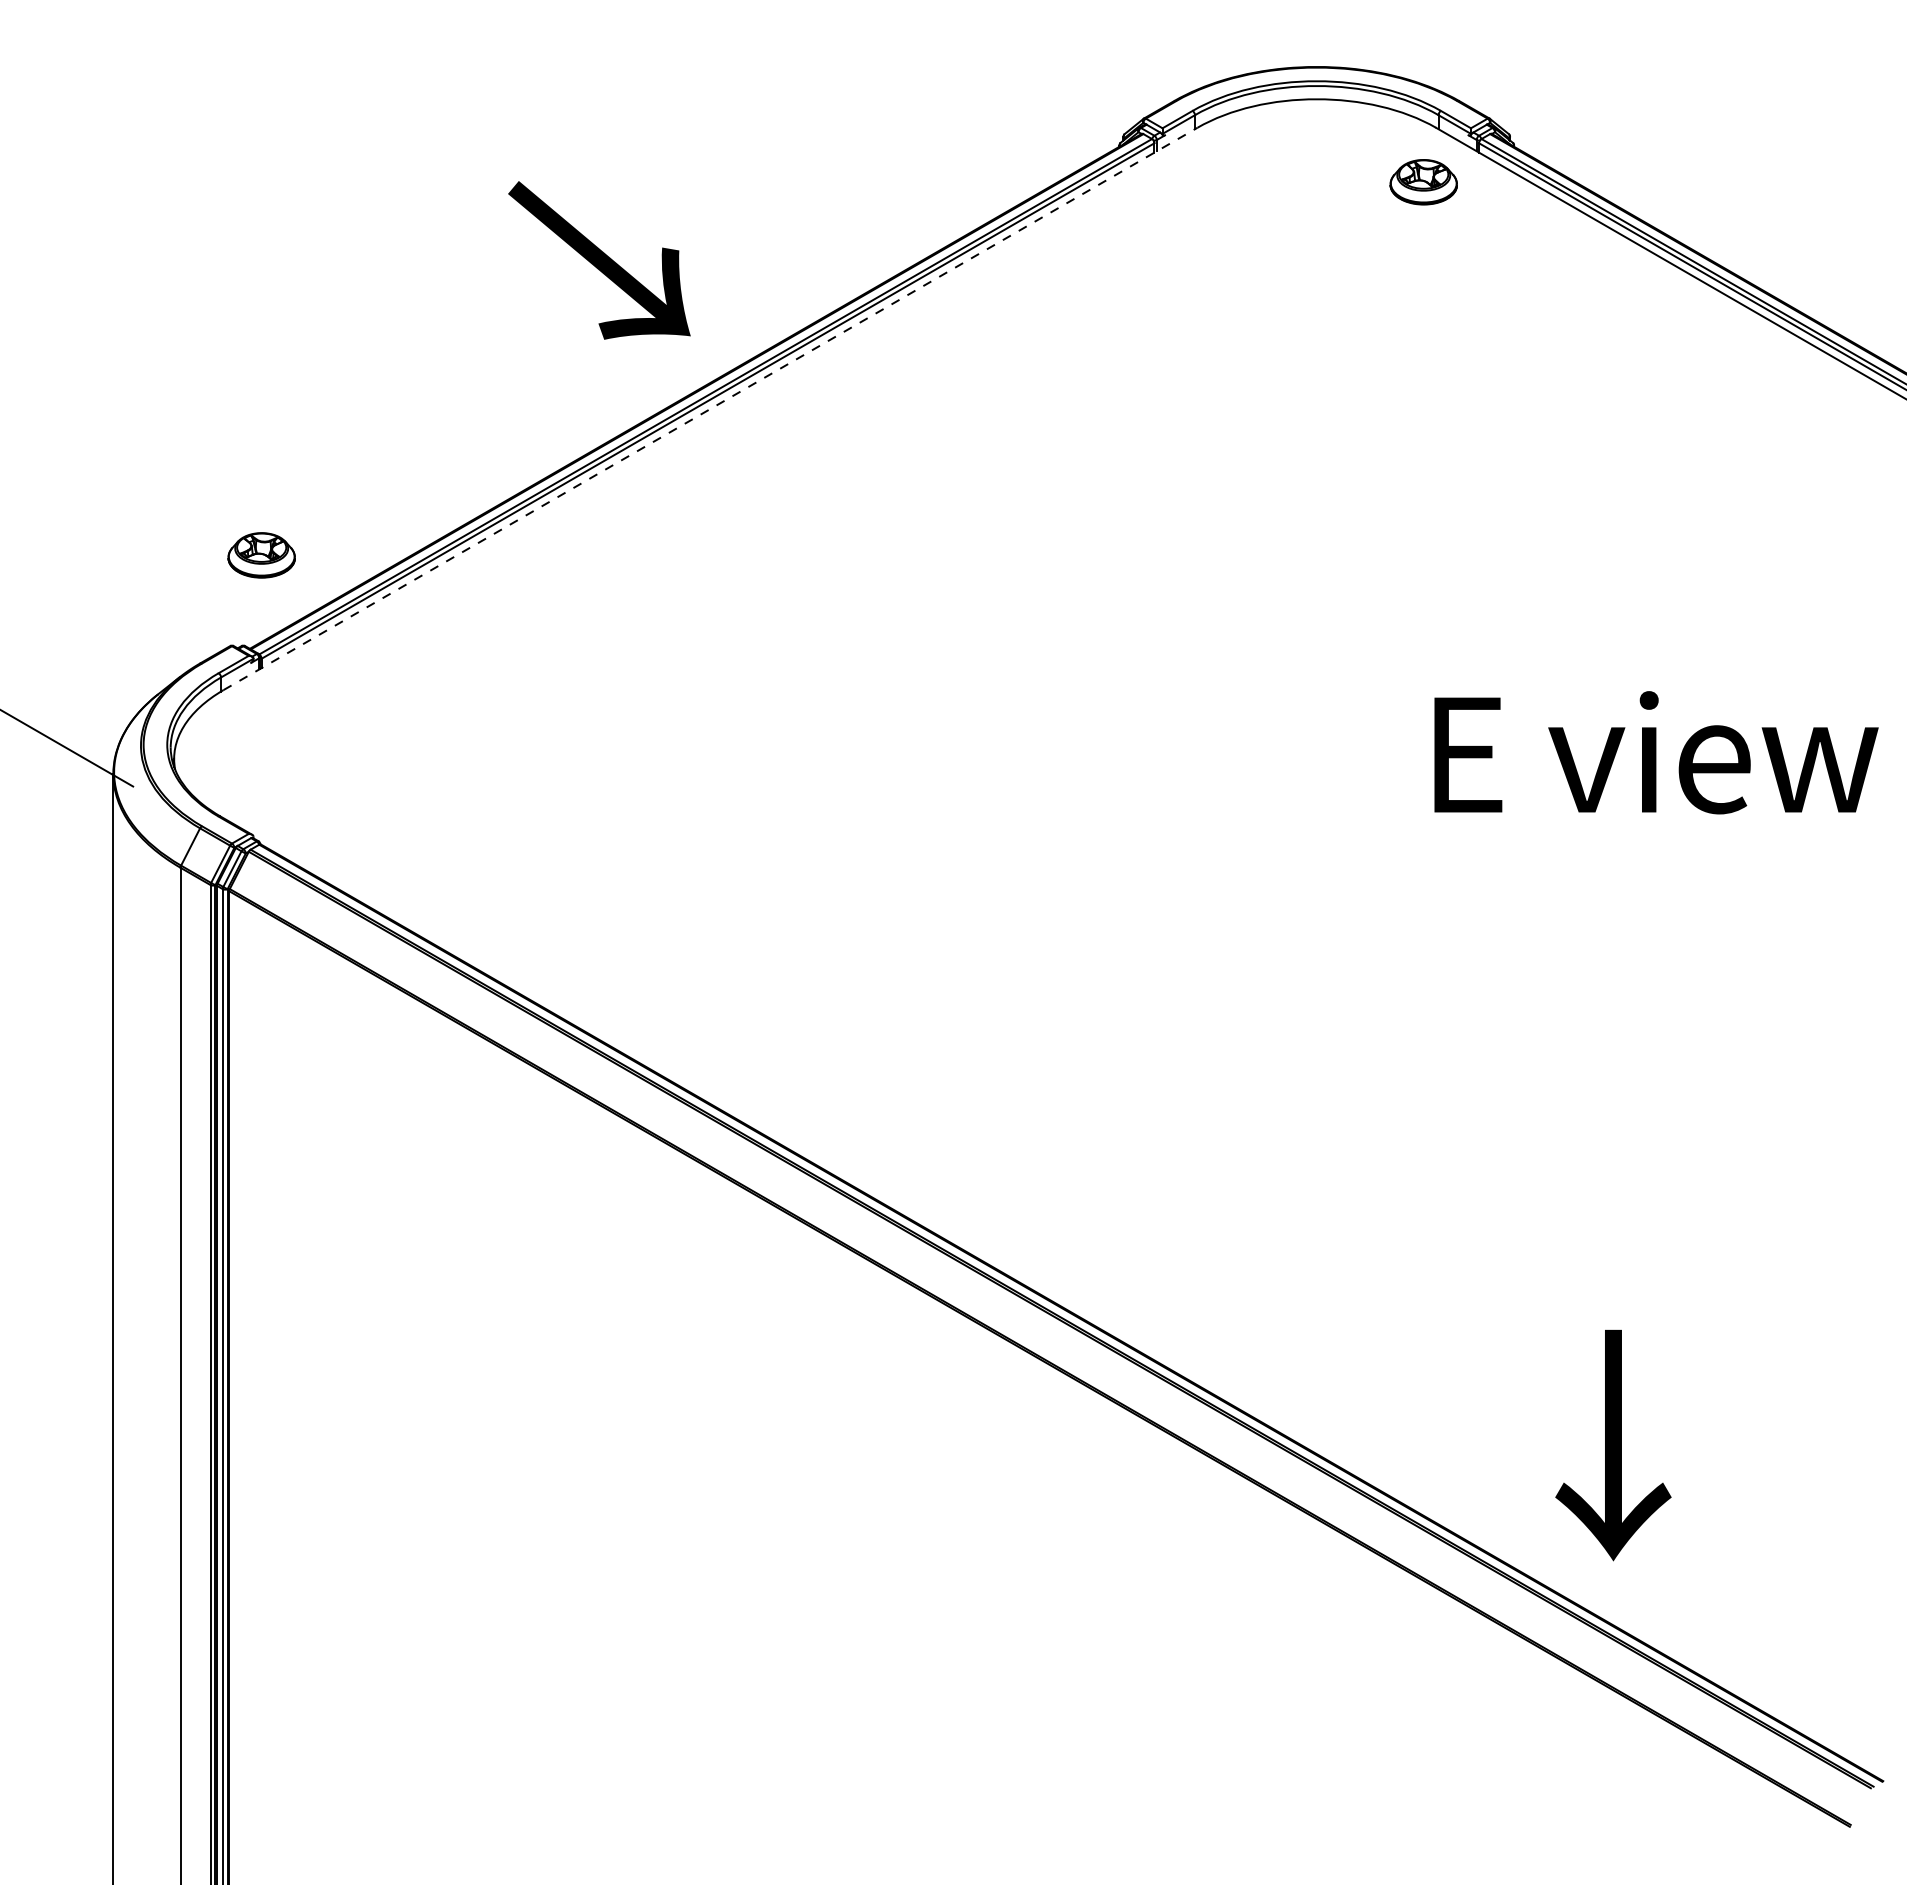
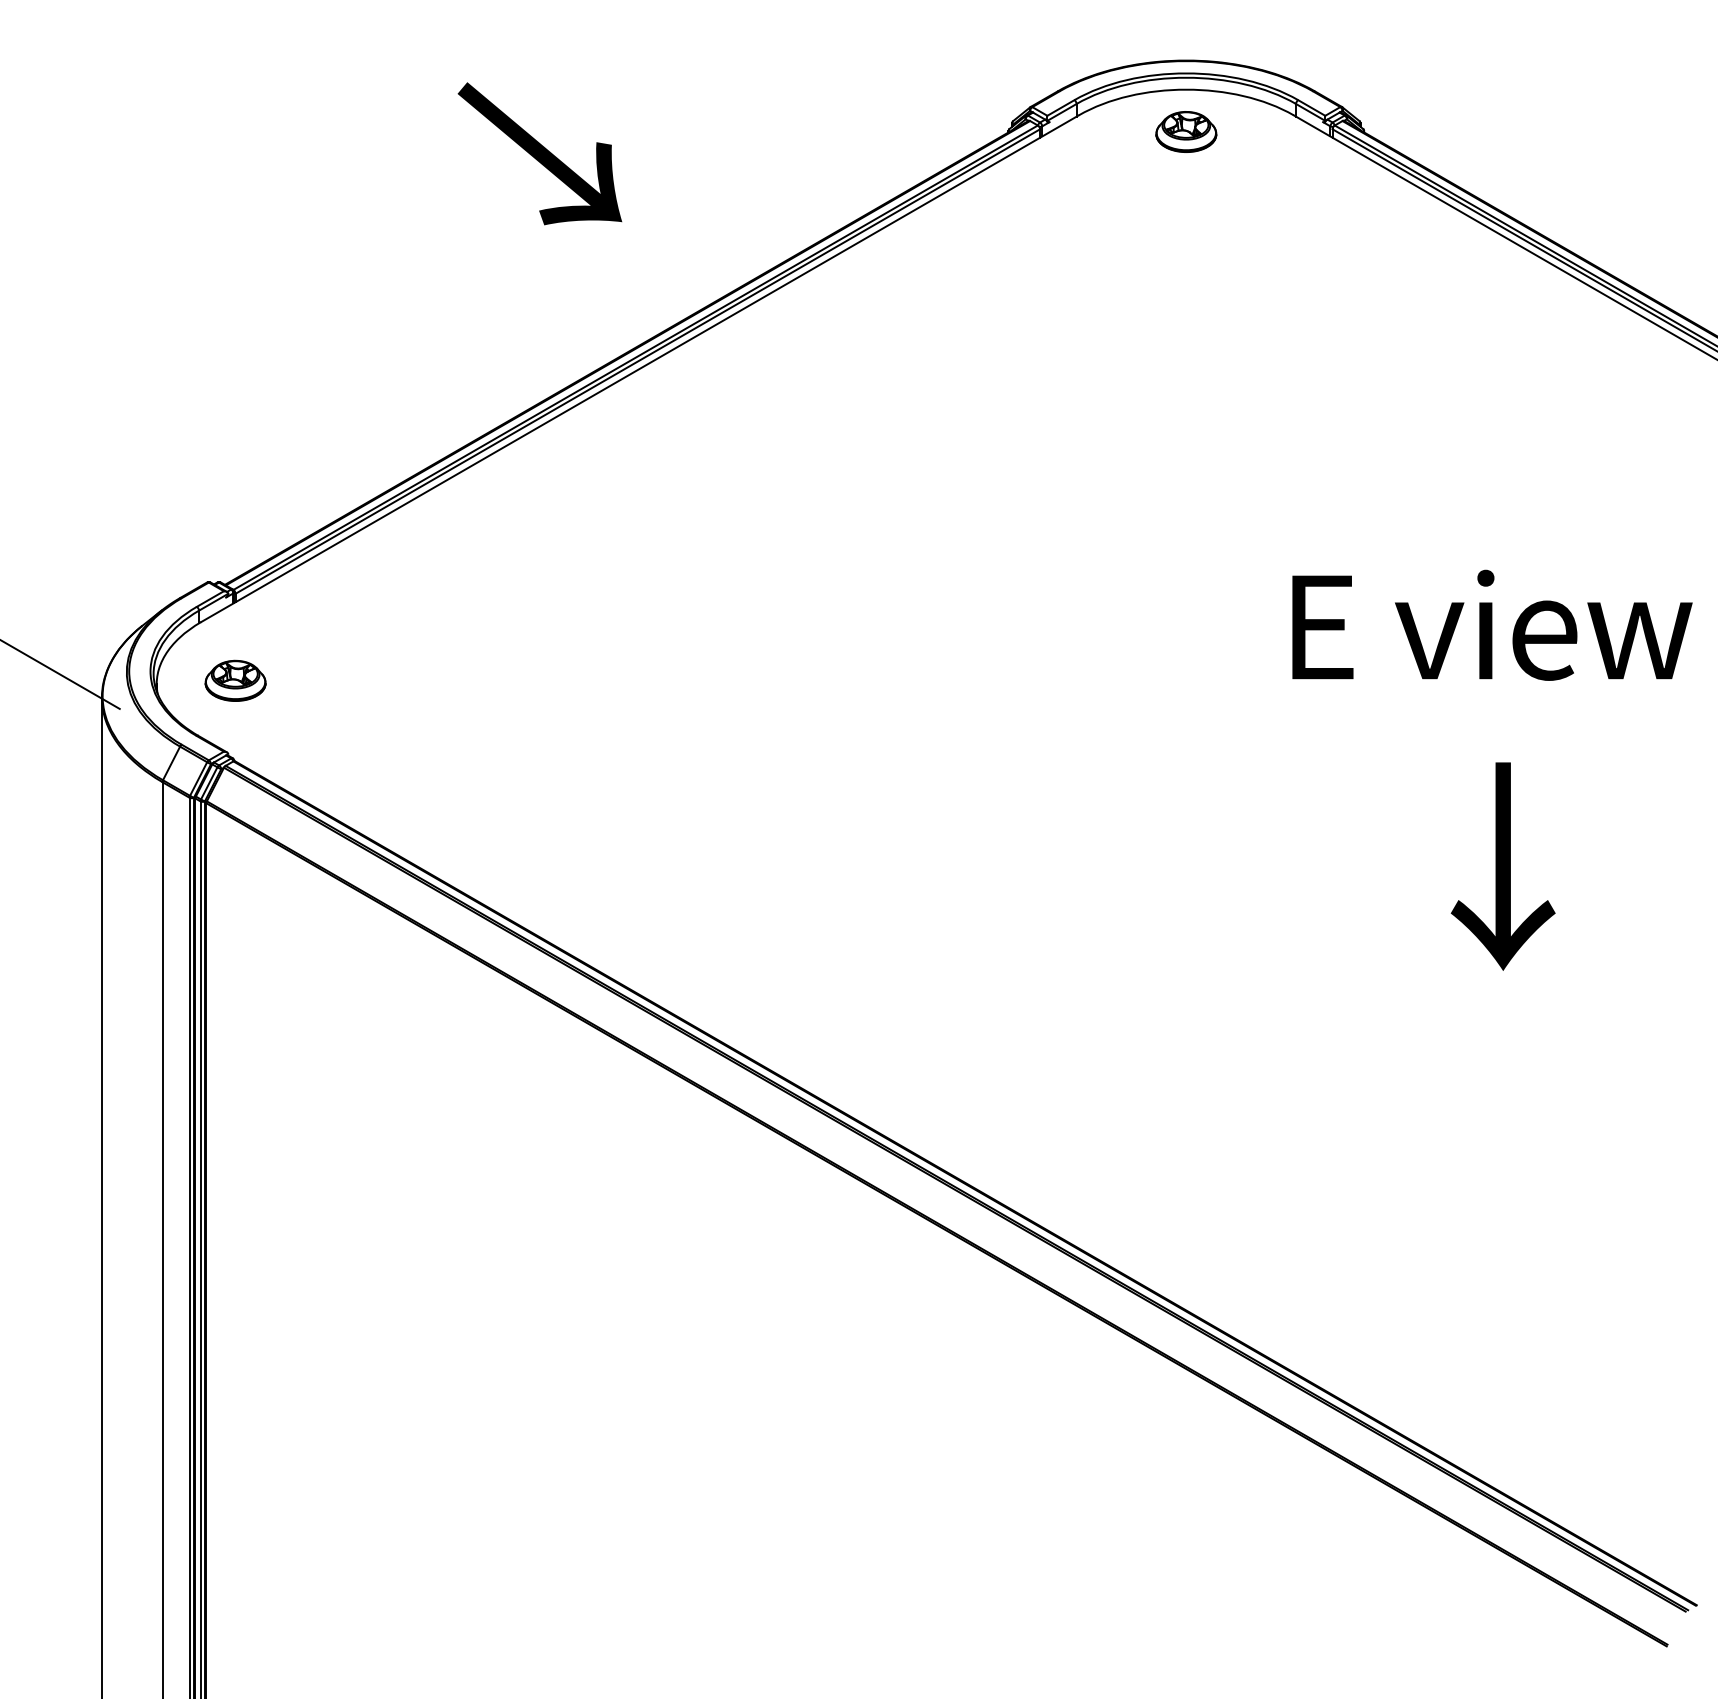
part: (1423, 182) -> (1186, 132), moved
text: (599, 260) -> (540, 153), moved
line: (710, 408) -> (640, 368), dashed -> solid
part: (261, 555) -> (235, 680), moved
text: (1656, 752) -> (1492, 625), moved
text: (1613, 1445) -> (1503, 866), moved

